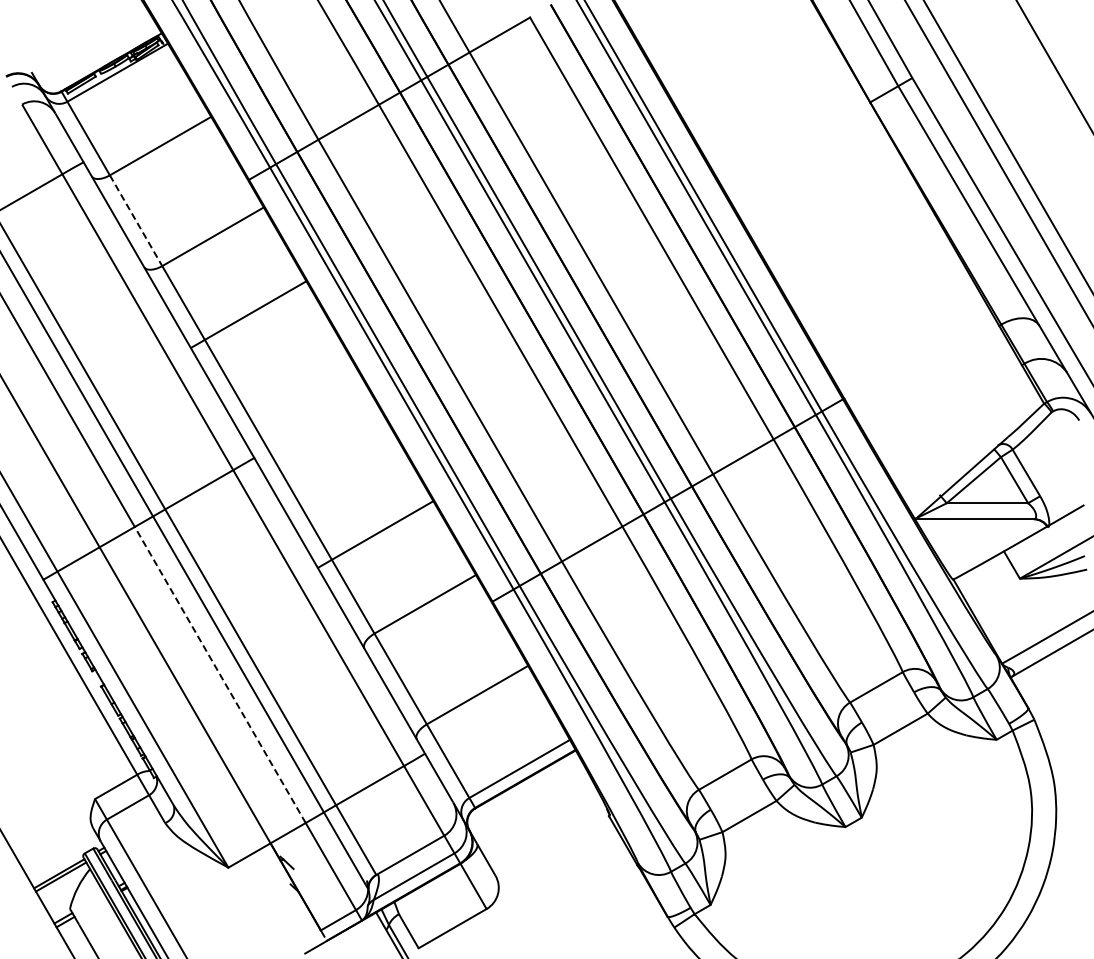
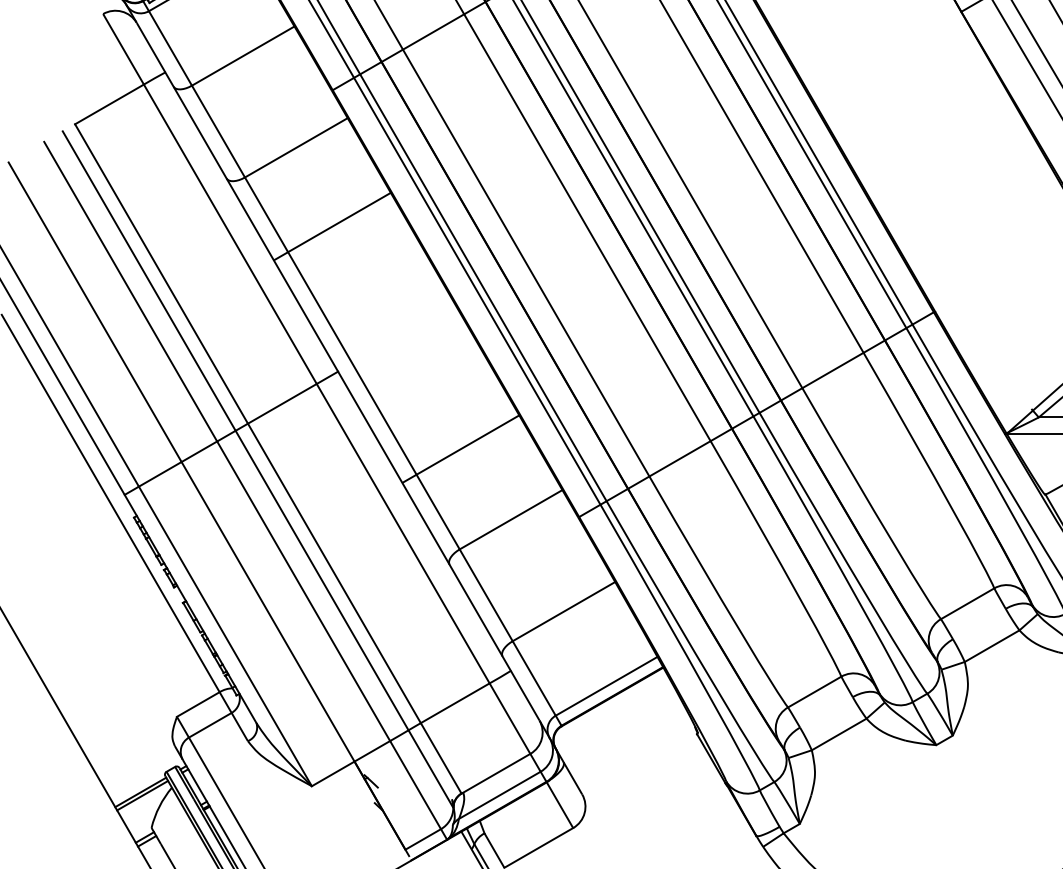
line: (136, 221) -> (218, 132), dashed -> solid
line: (220, 675) -> (303, 591), dashed -> solid

